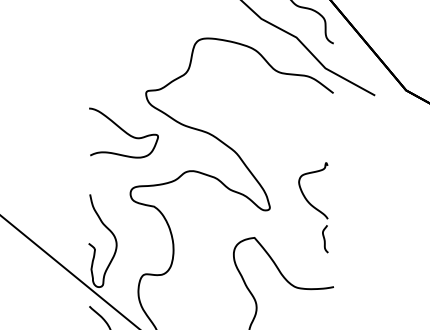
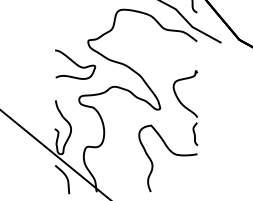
part: (313, 206) -> (185, 107), size x1.43

